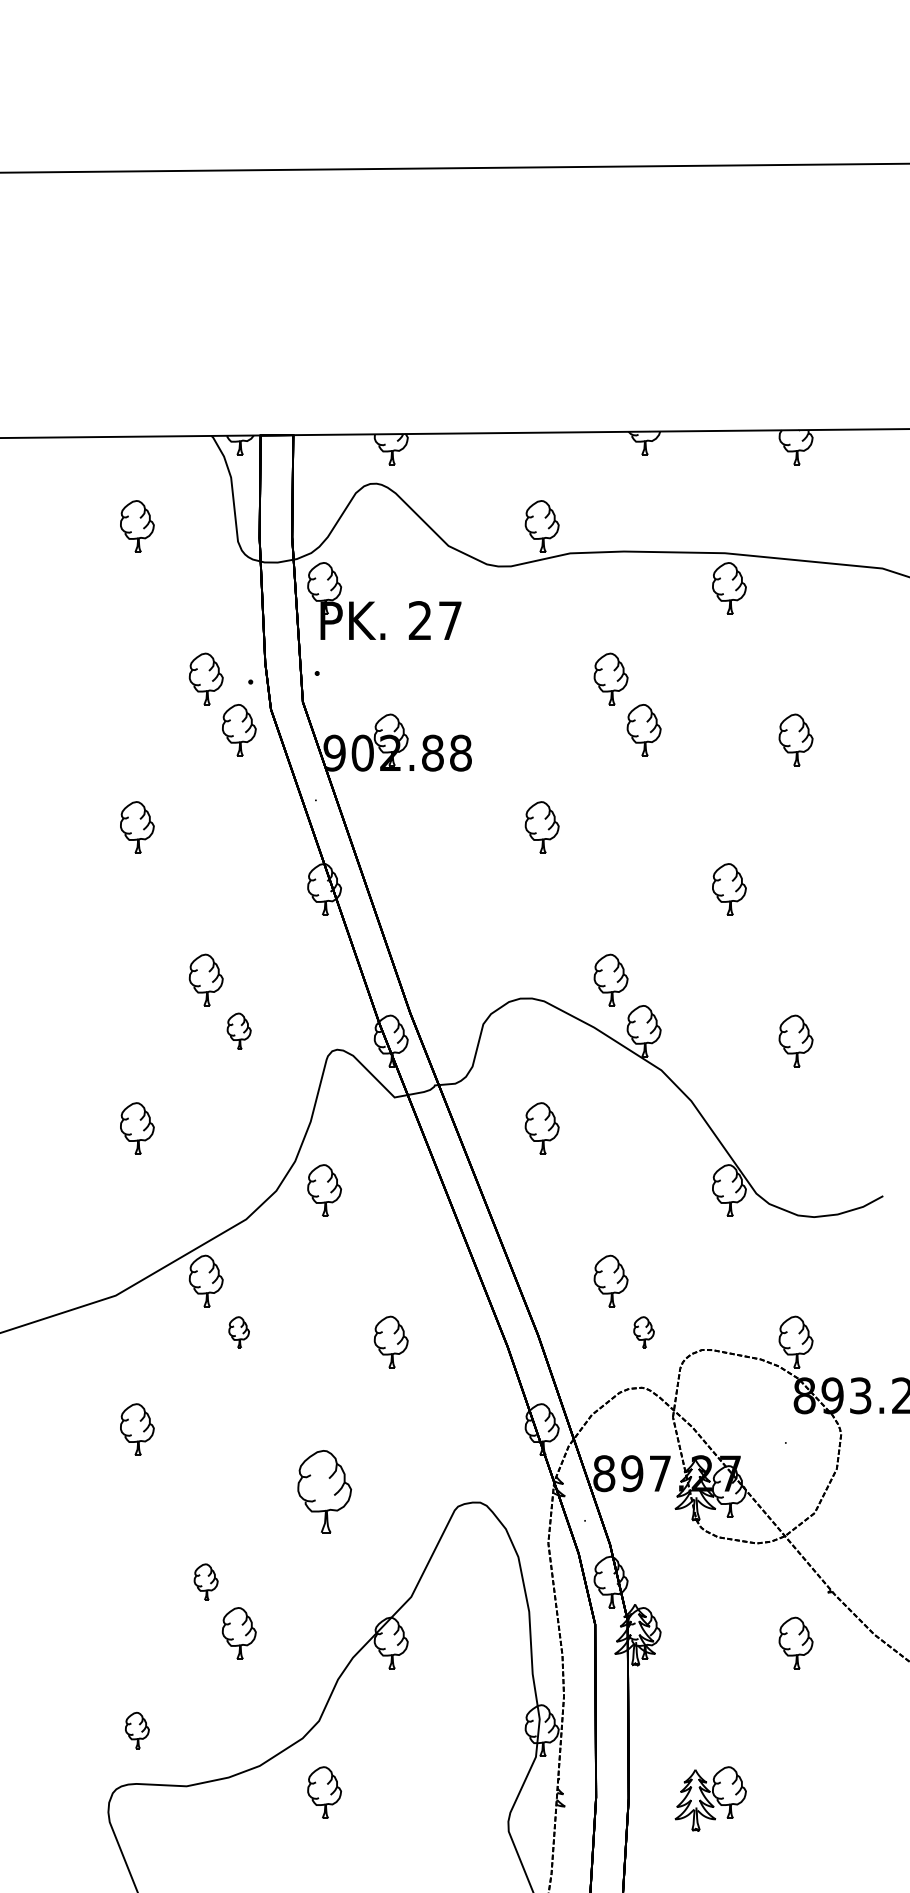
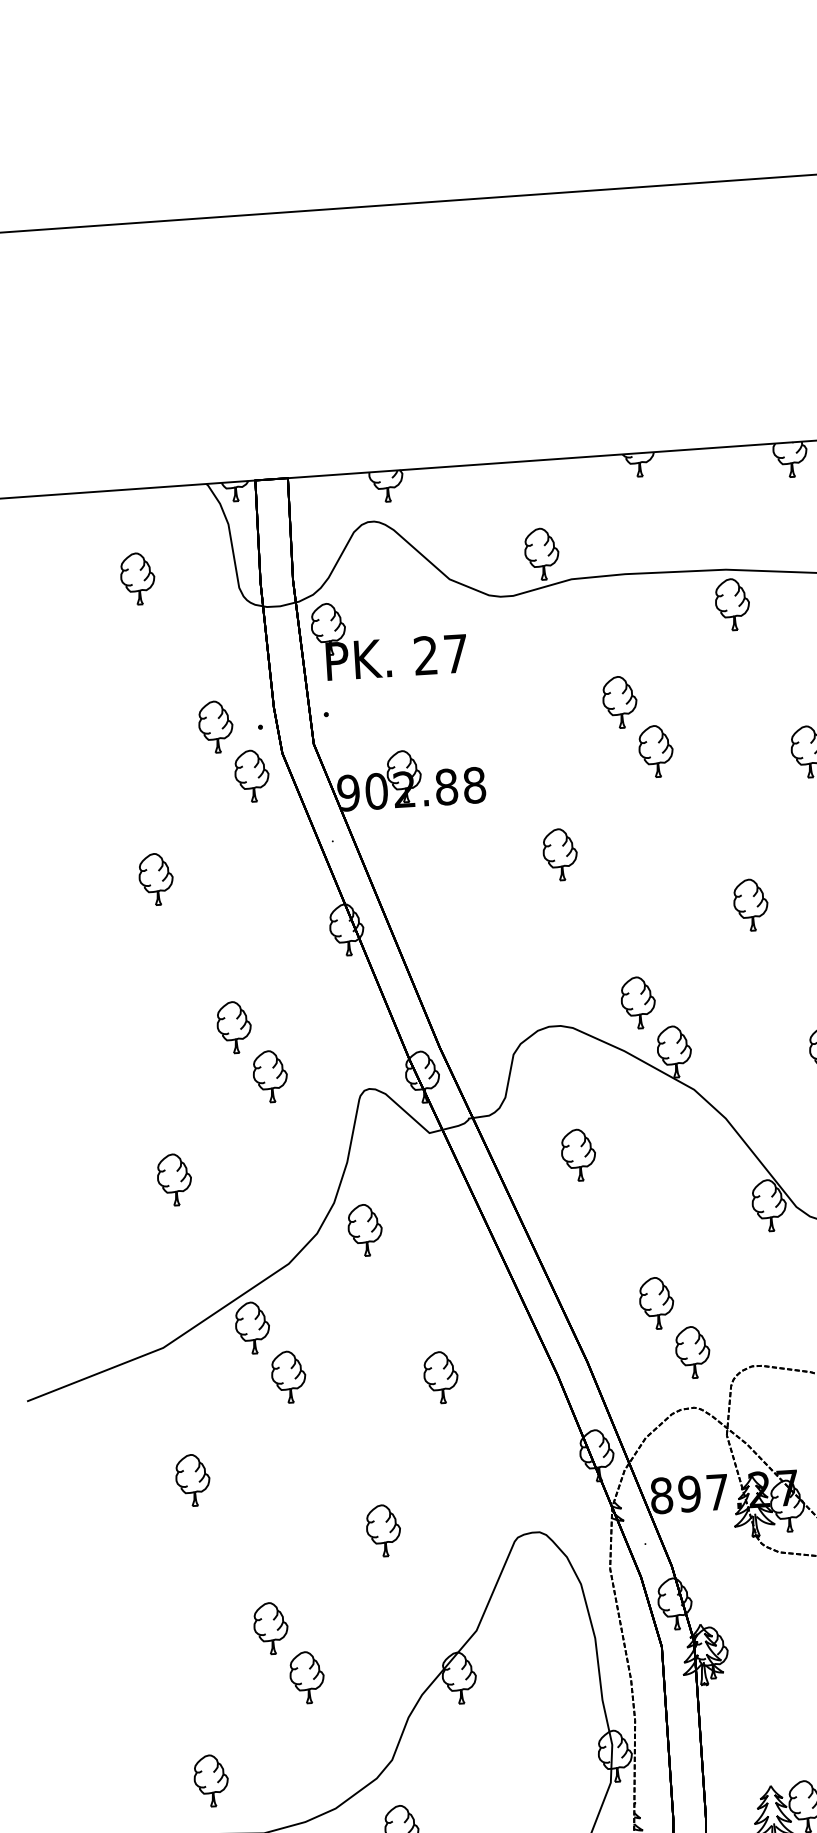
part: (238, 1031) -> (269, 1076), size x1.43
part: (238, 1332) -> (288, 1377), size x1.67
part: (643, 1332) -> (692, 1352), size x1.67
part: (324, 1491) -> (383, 1530), size x0.62
part: (205, 1581) -> (270, 1627), size x1.43
part: (137, 1730) -> (211, 1780), size x1.43

